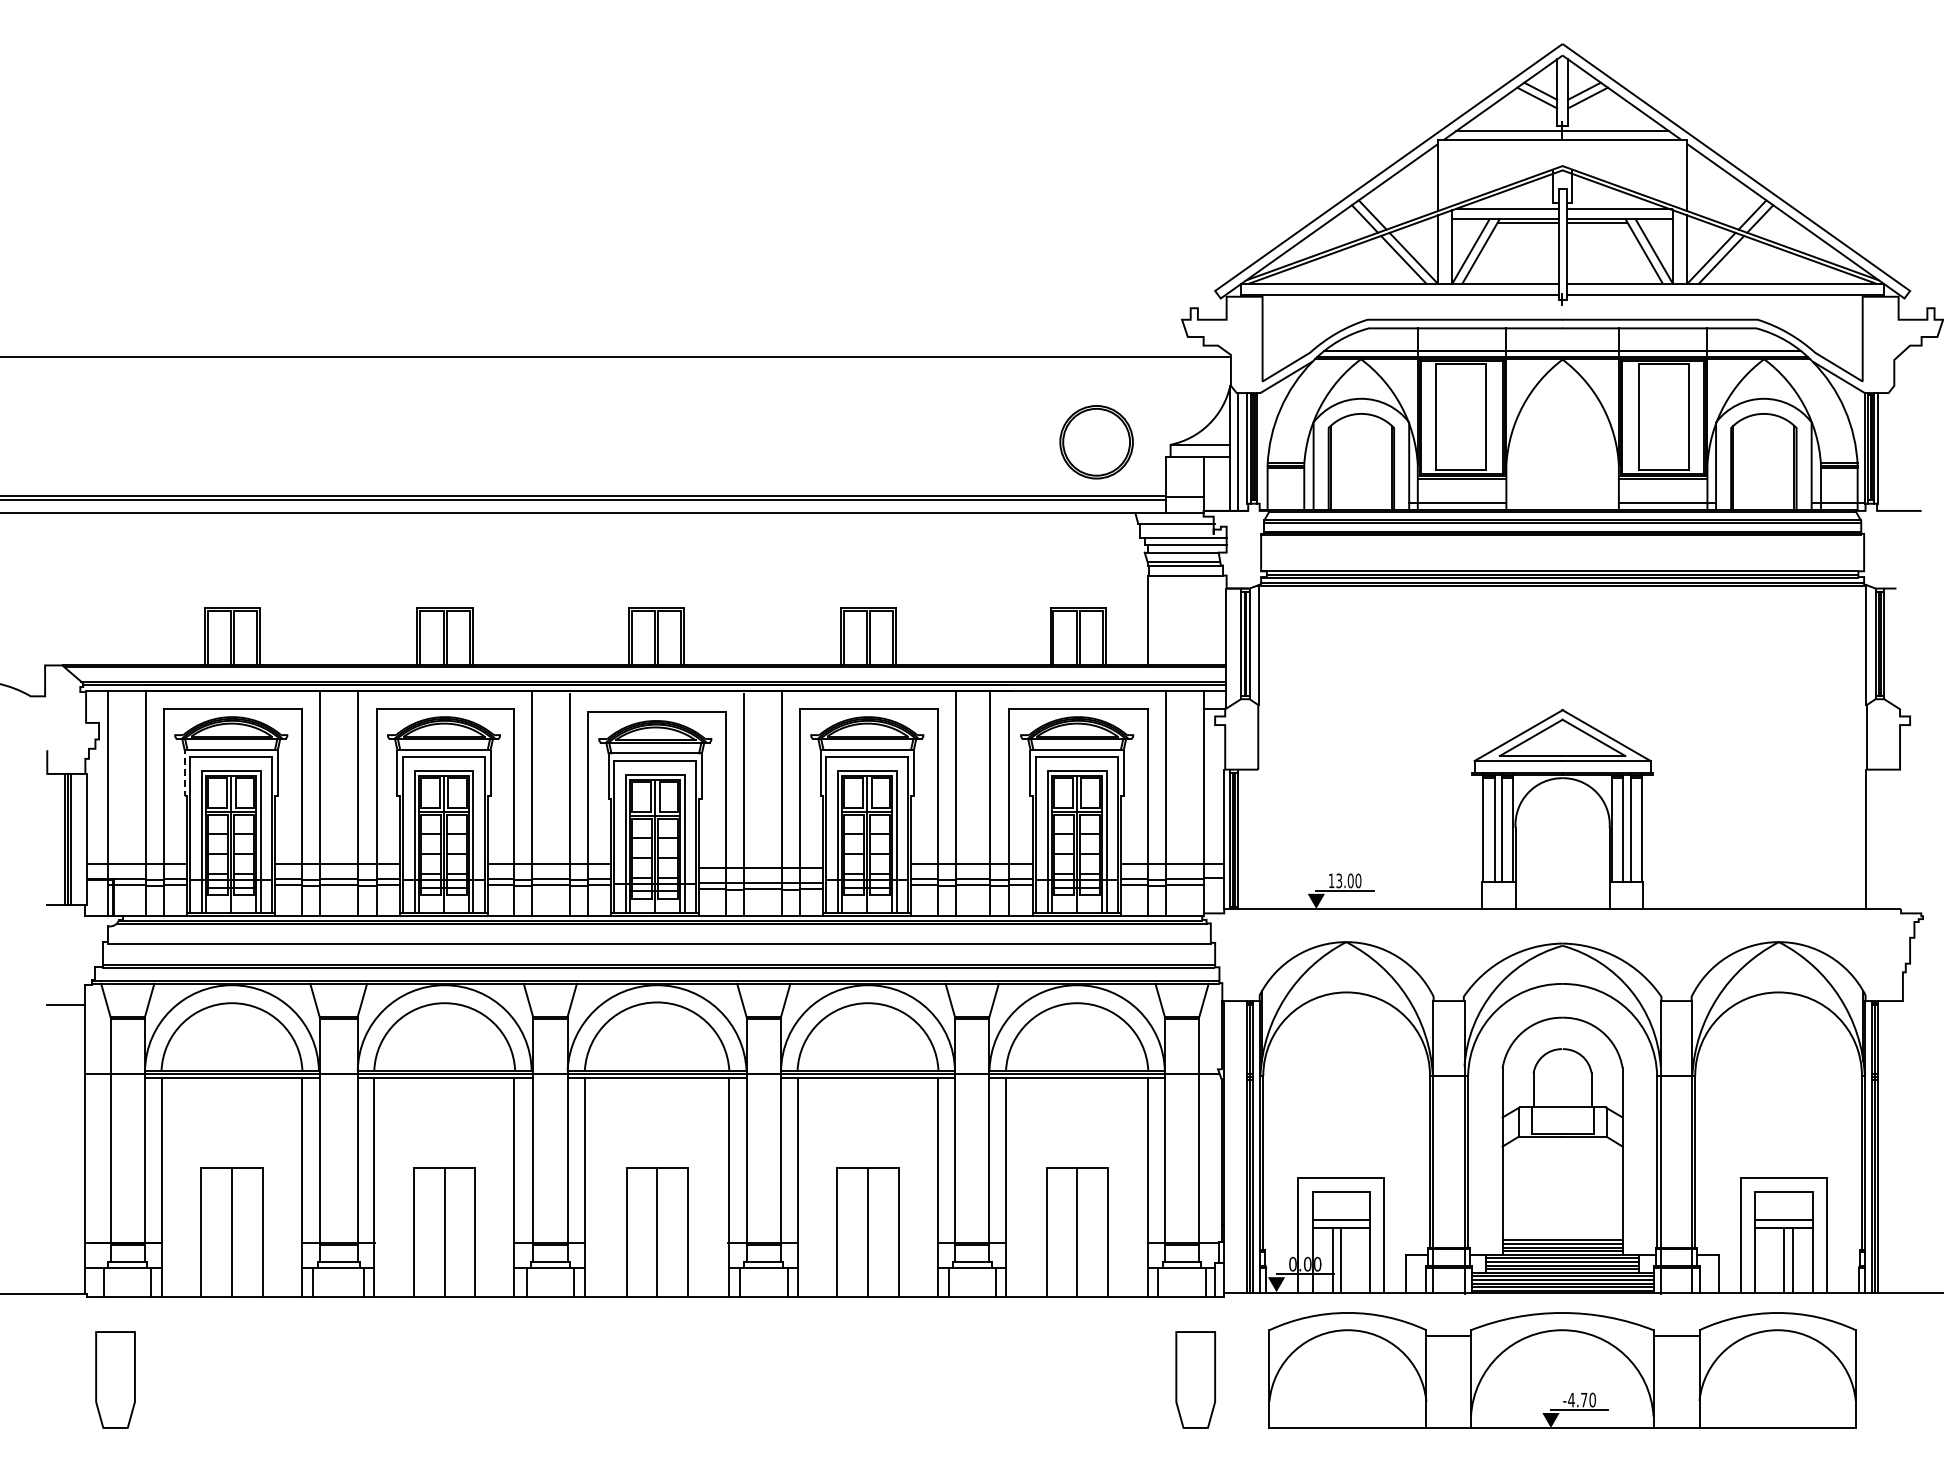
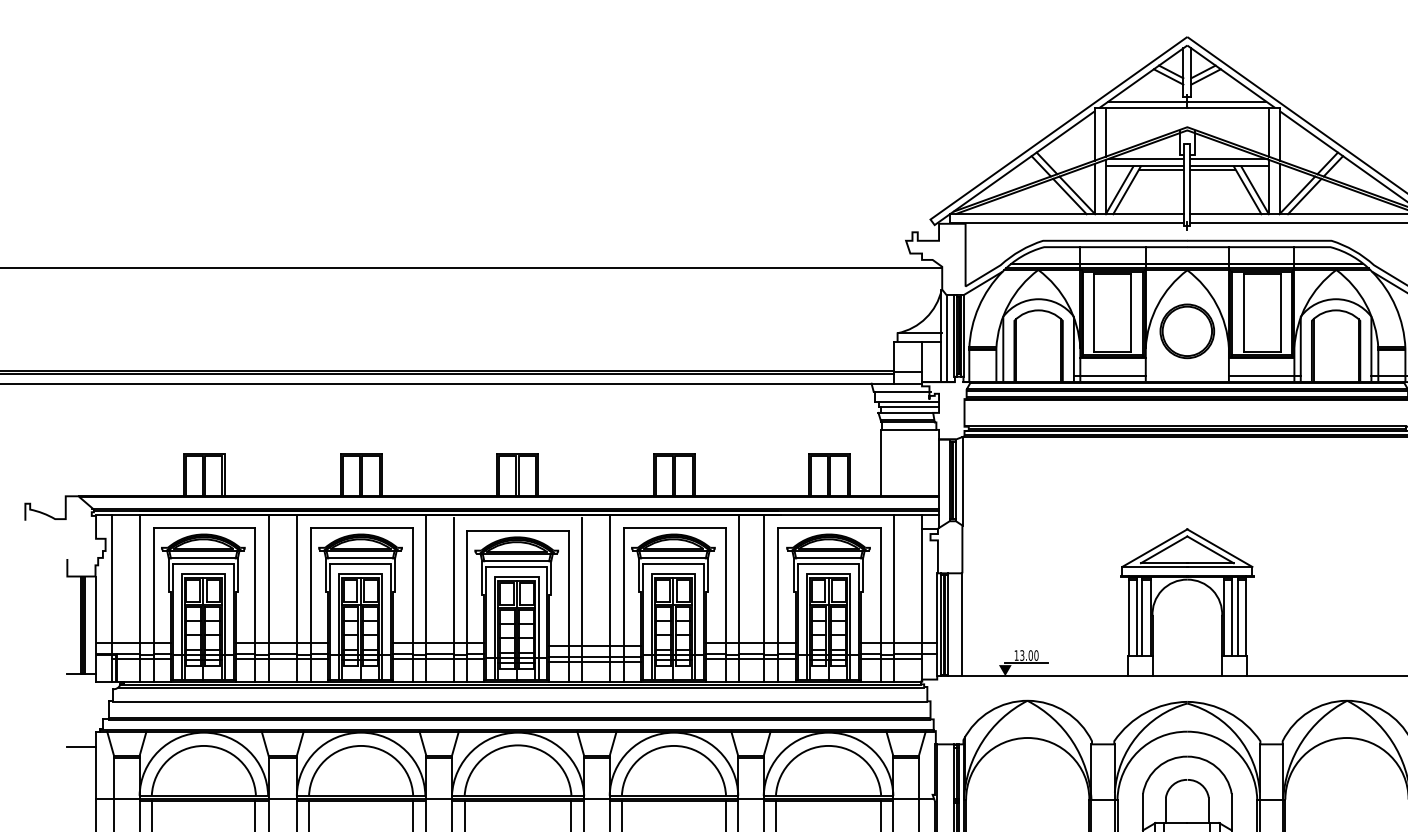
line: (1452, 172) -> (1105, 131), added
line: (1672, 172) -> (1268, 131), added
part: (1096, 442) -> (1187, 331), moved
line: (1260, 448) -> (964, 335), added
line: (184, 774) -> (168, 576), dashed -> solid
line: (1258, 839) -> (962, 624), added

